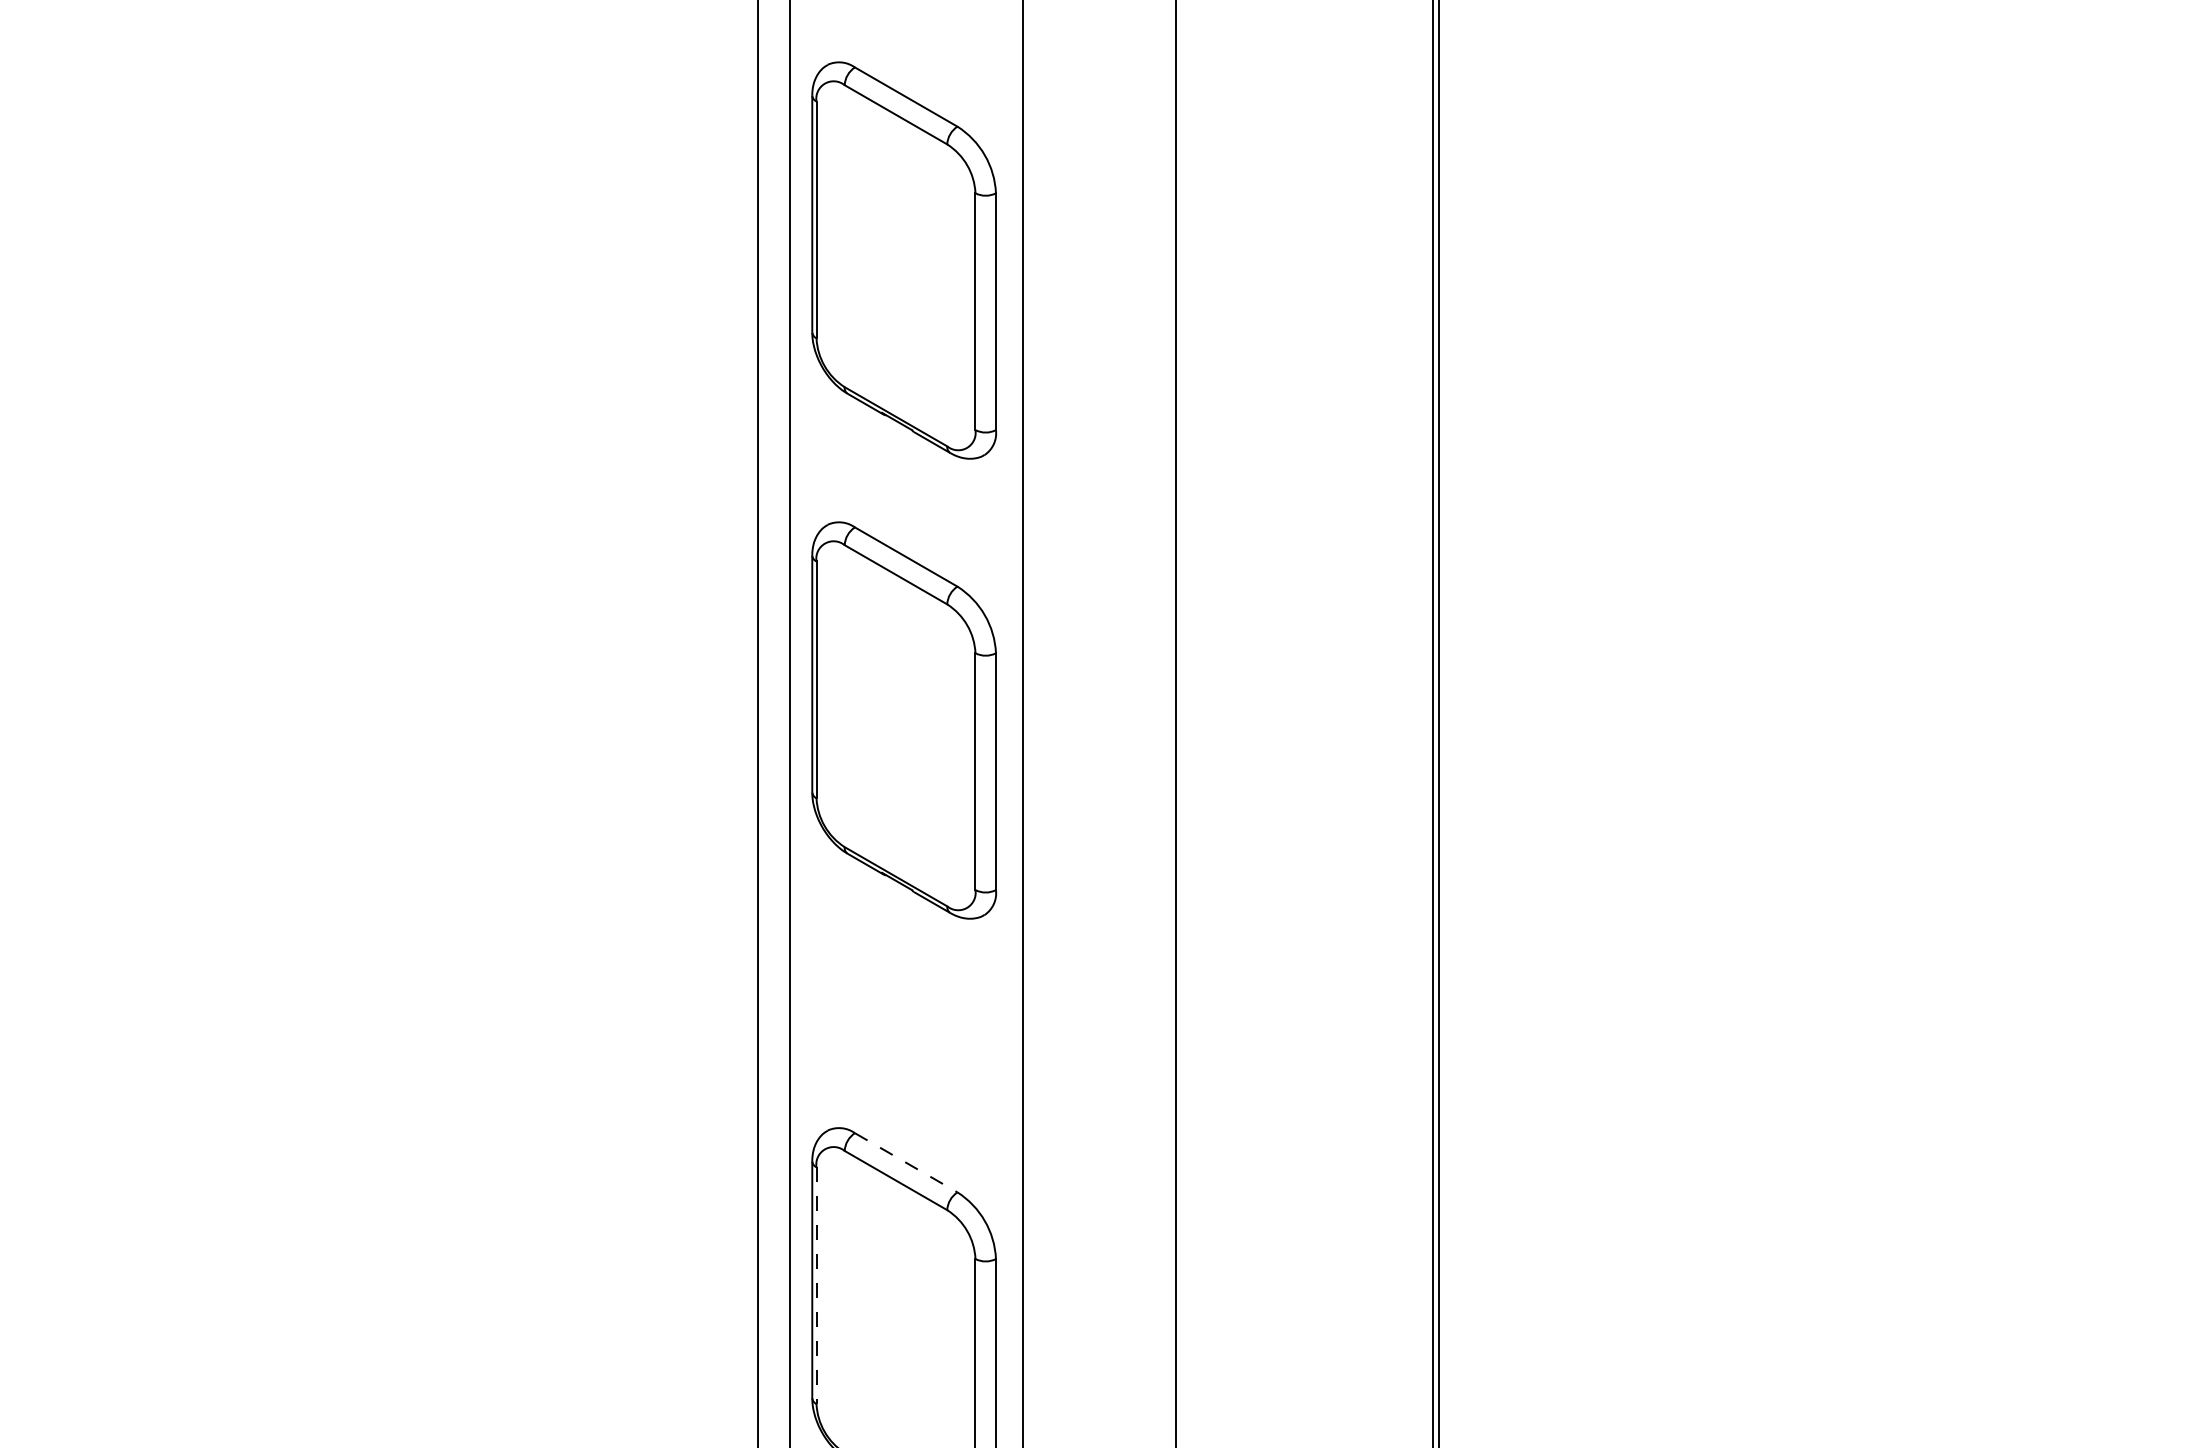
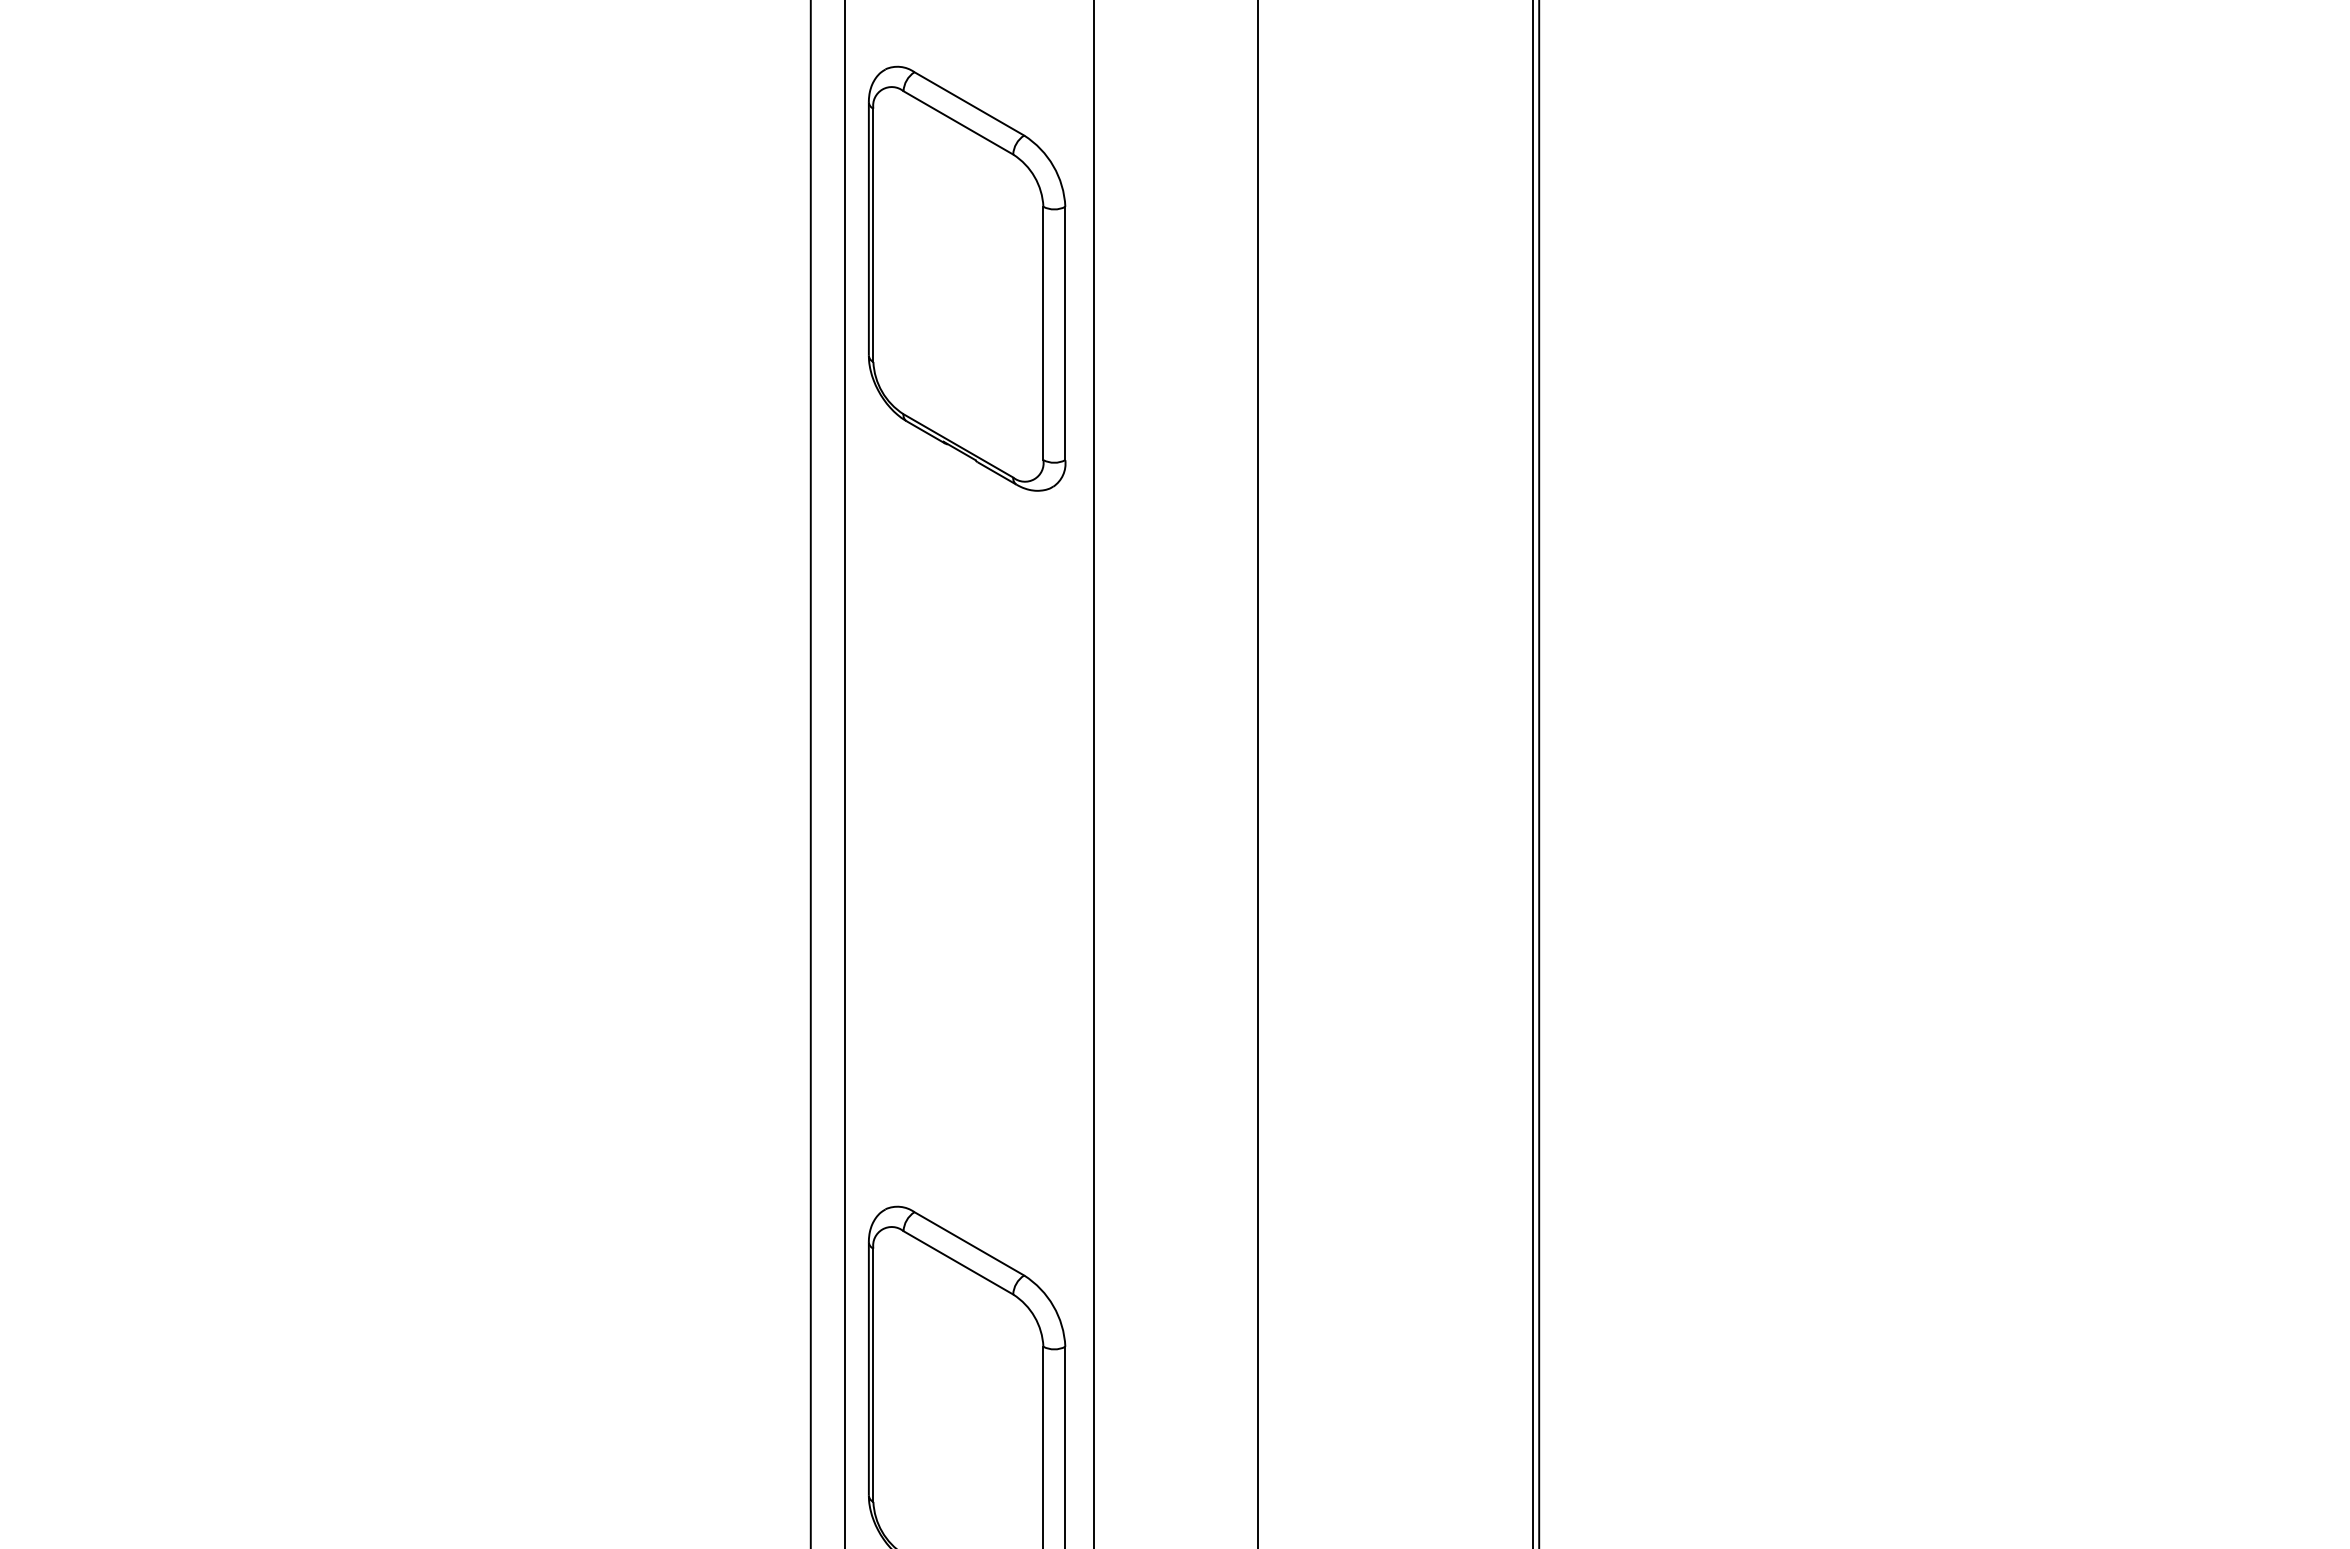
part: (903, 720) -> (966, 770), removed
line: (906, 1163) -> (969, 1244), dashed -> solid
line: (816, 1285) -> (873, 1375), dashed -> solid

